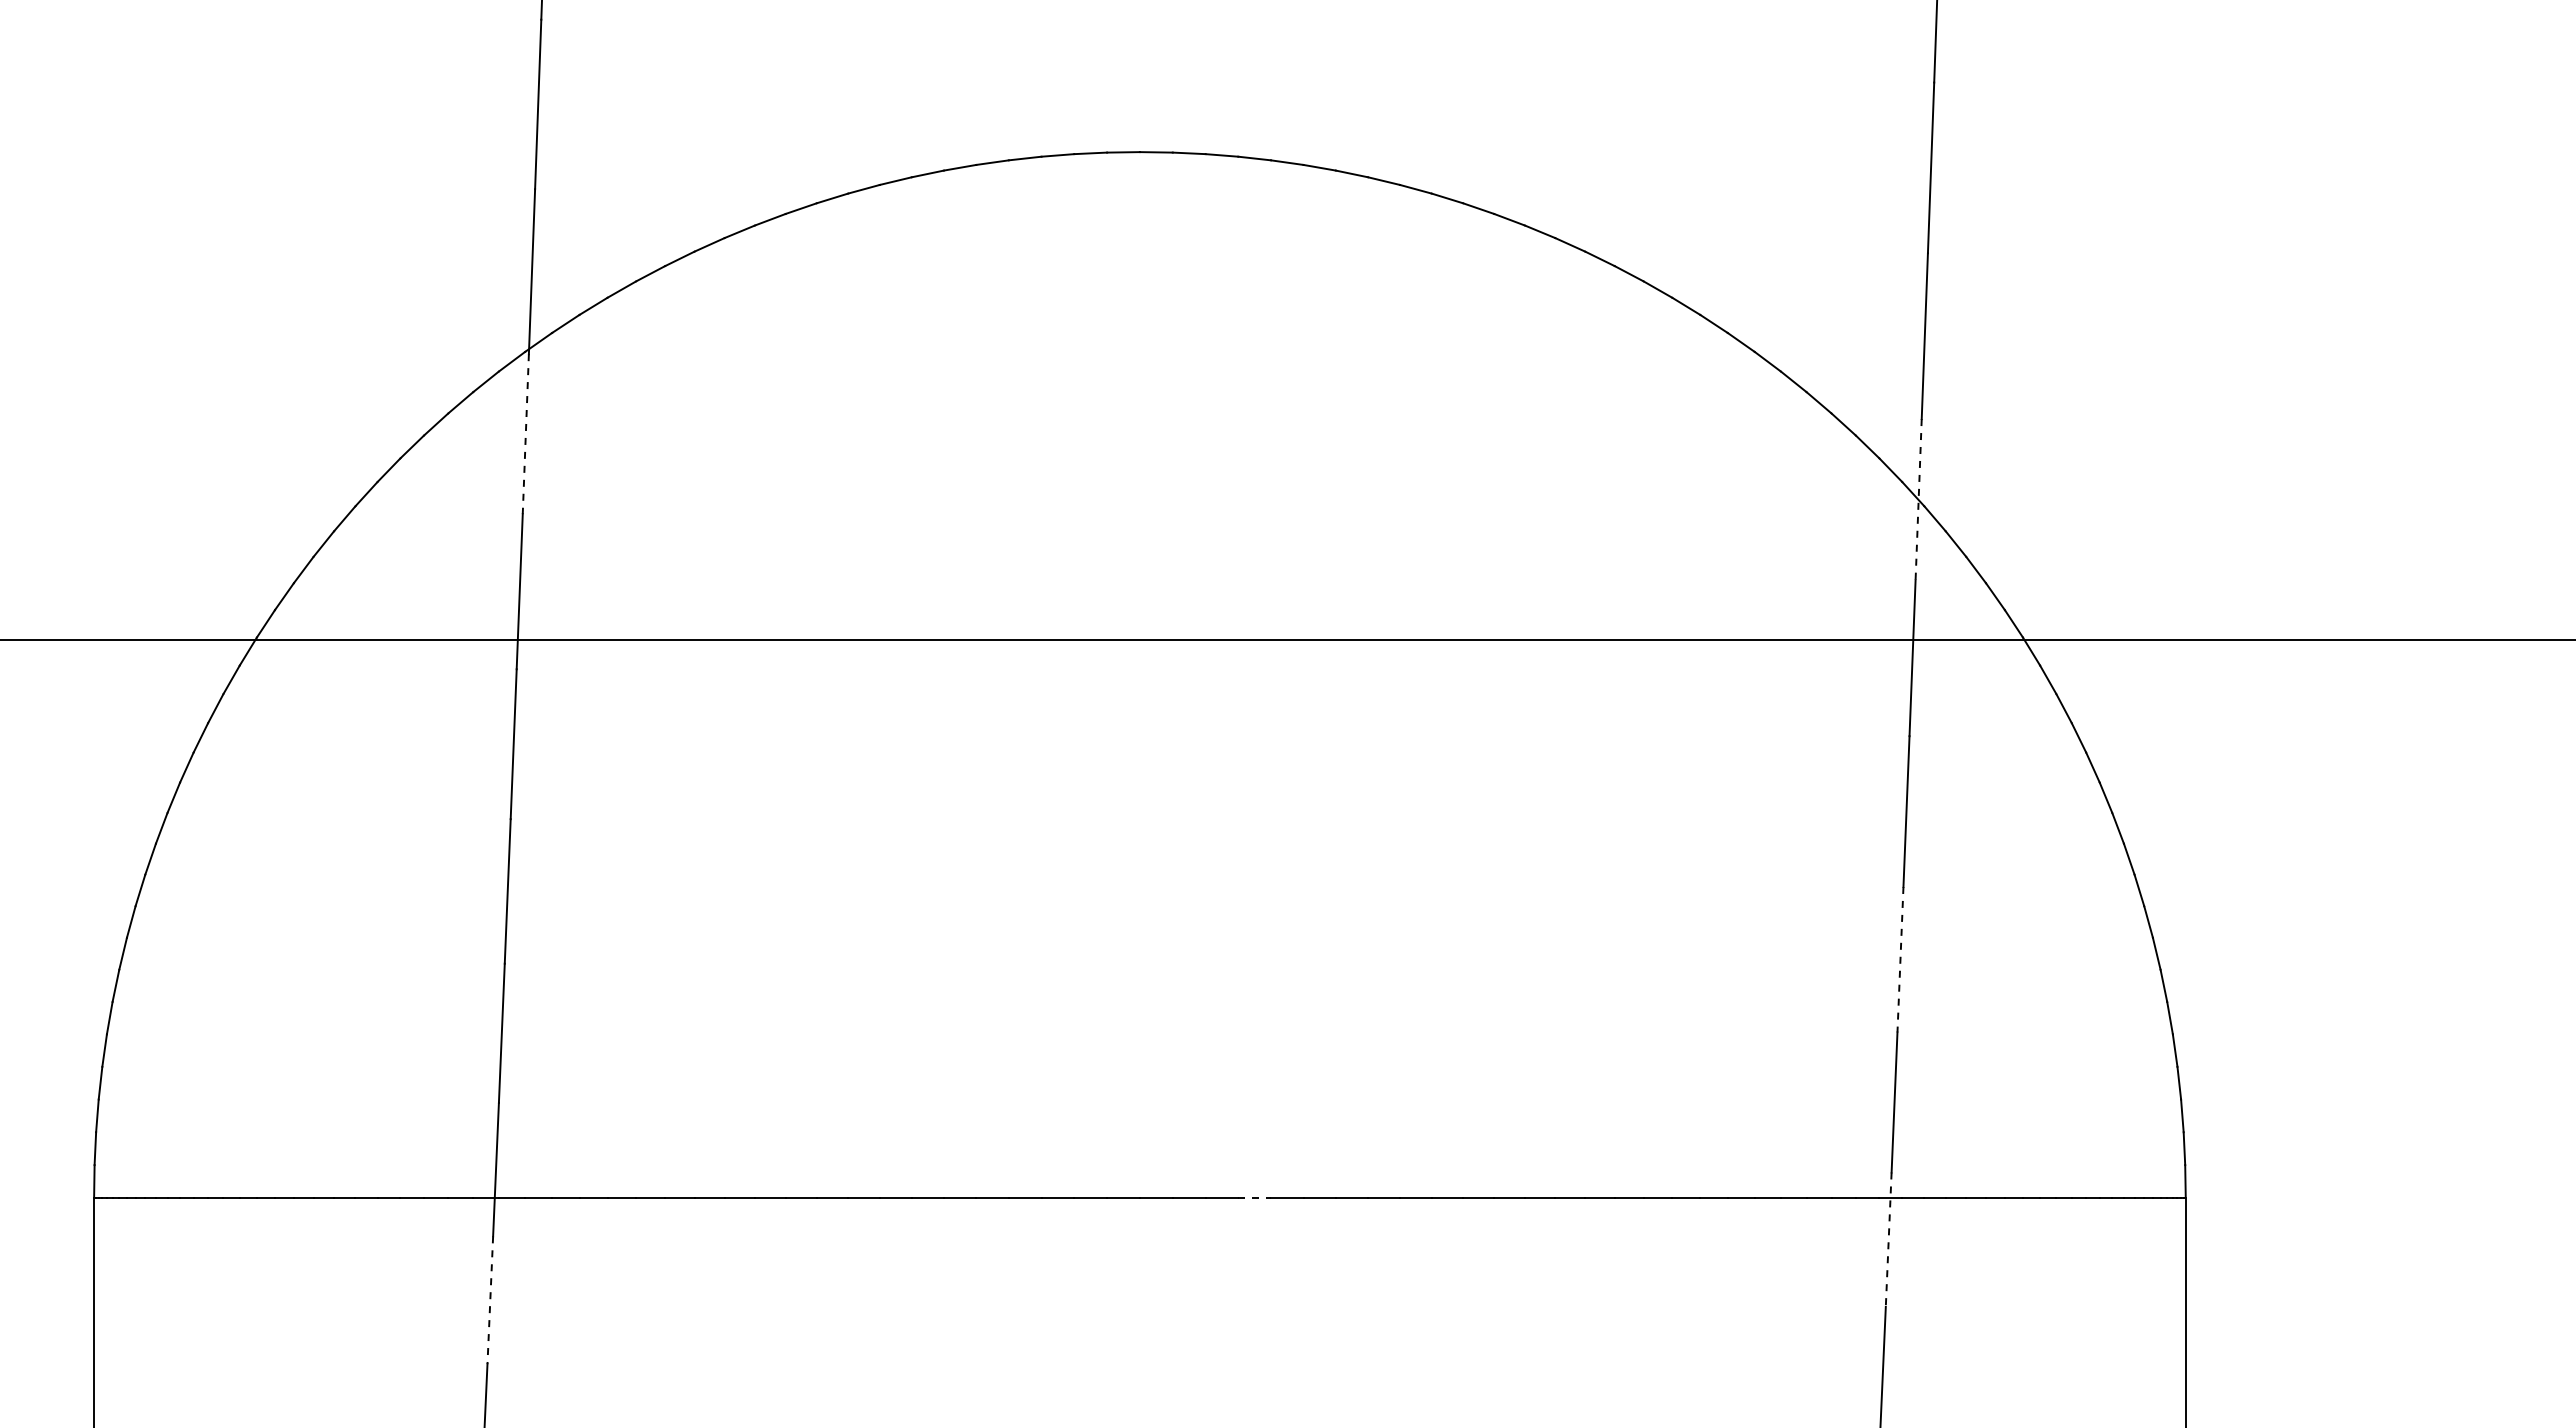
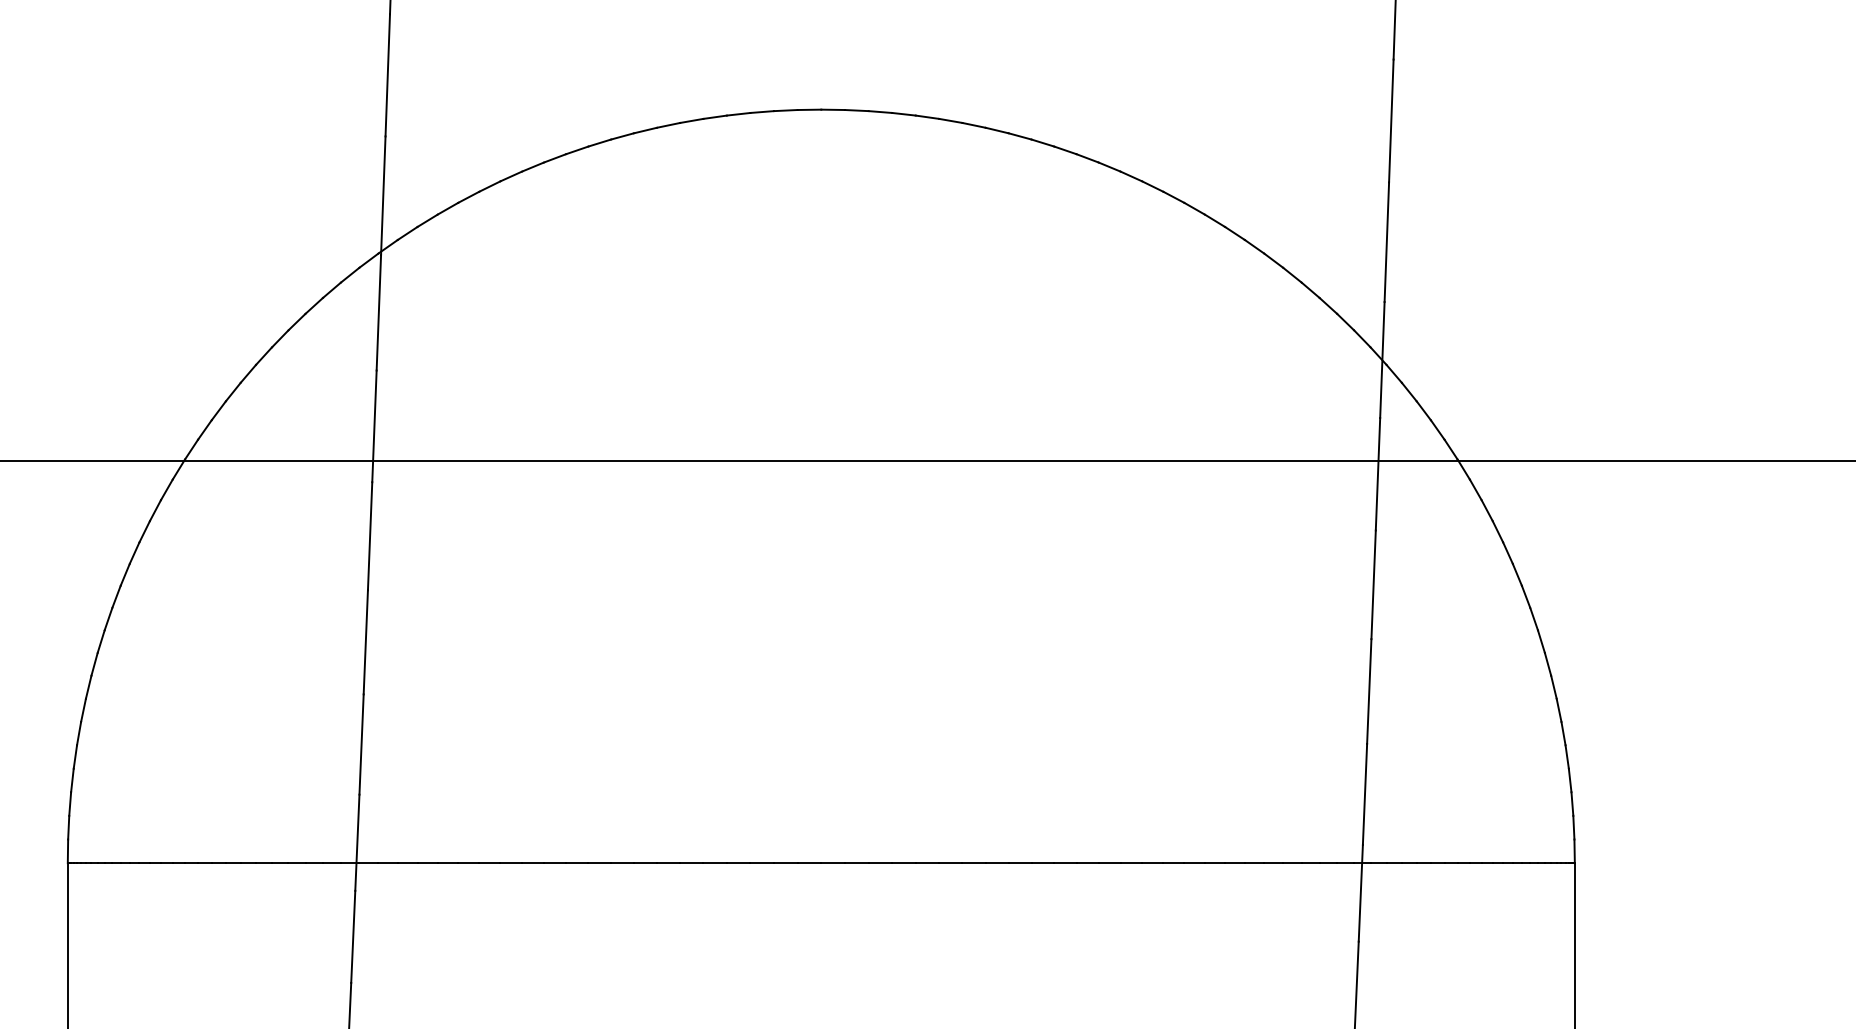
line: (525, 434) -> (378, 313), dashed -> solid
line: (1918, 499) -> (1382, 359), dashed -> solid
line: (1900, 959) -> (1369, 691), dashed -> solid
line: (1255, 1197) -> (904, 862), dashed -> solid
line: (1888, 1240) -> (1360, 893), dashed -> solid
line: (490, 1300) -> (353, 937), dashed -> solid

